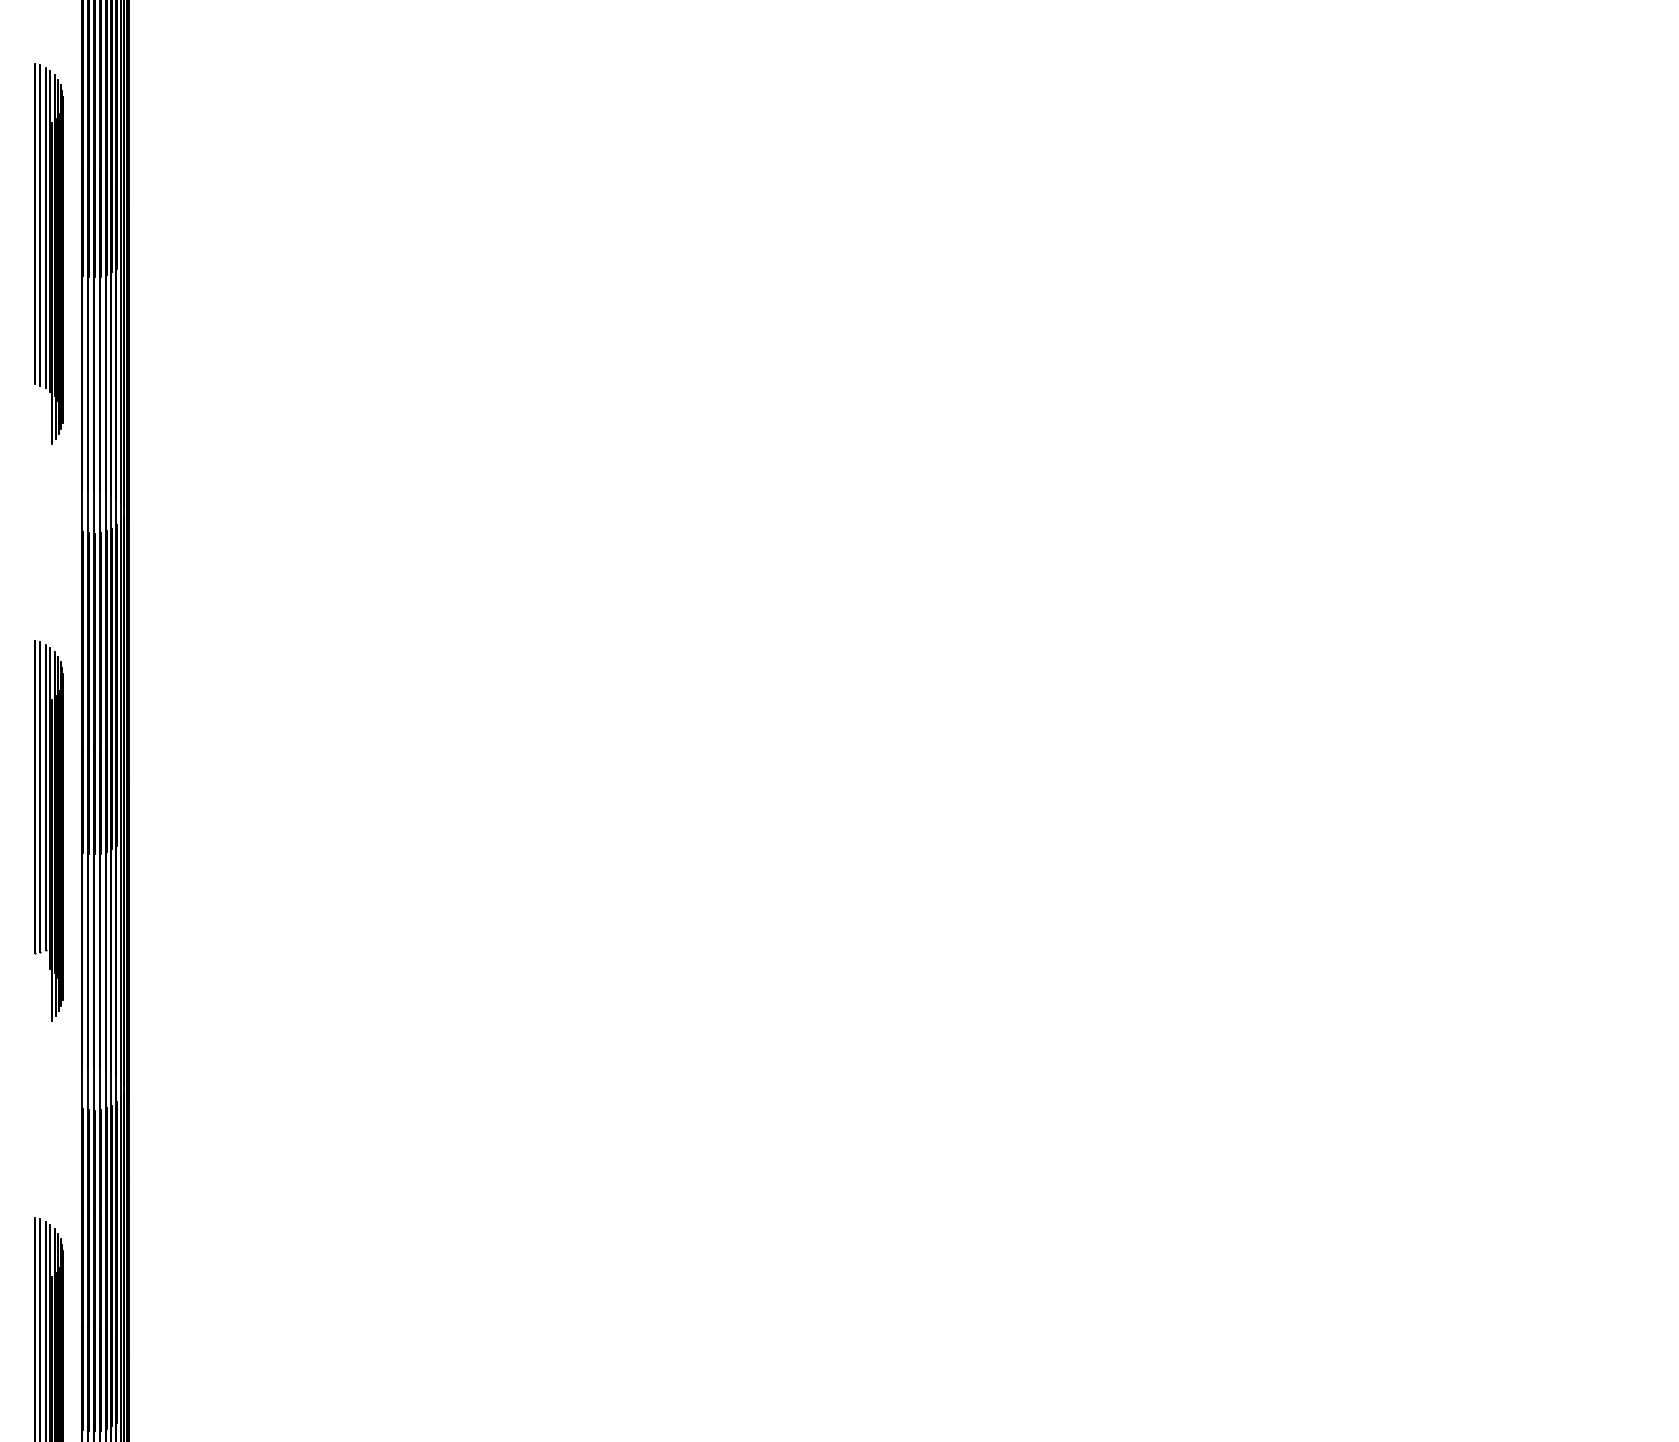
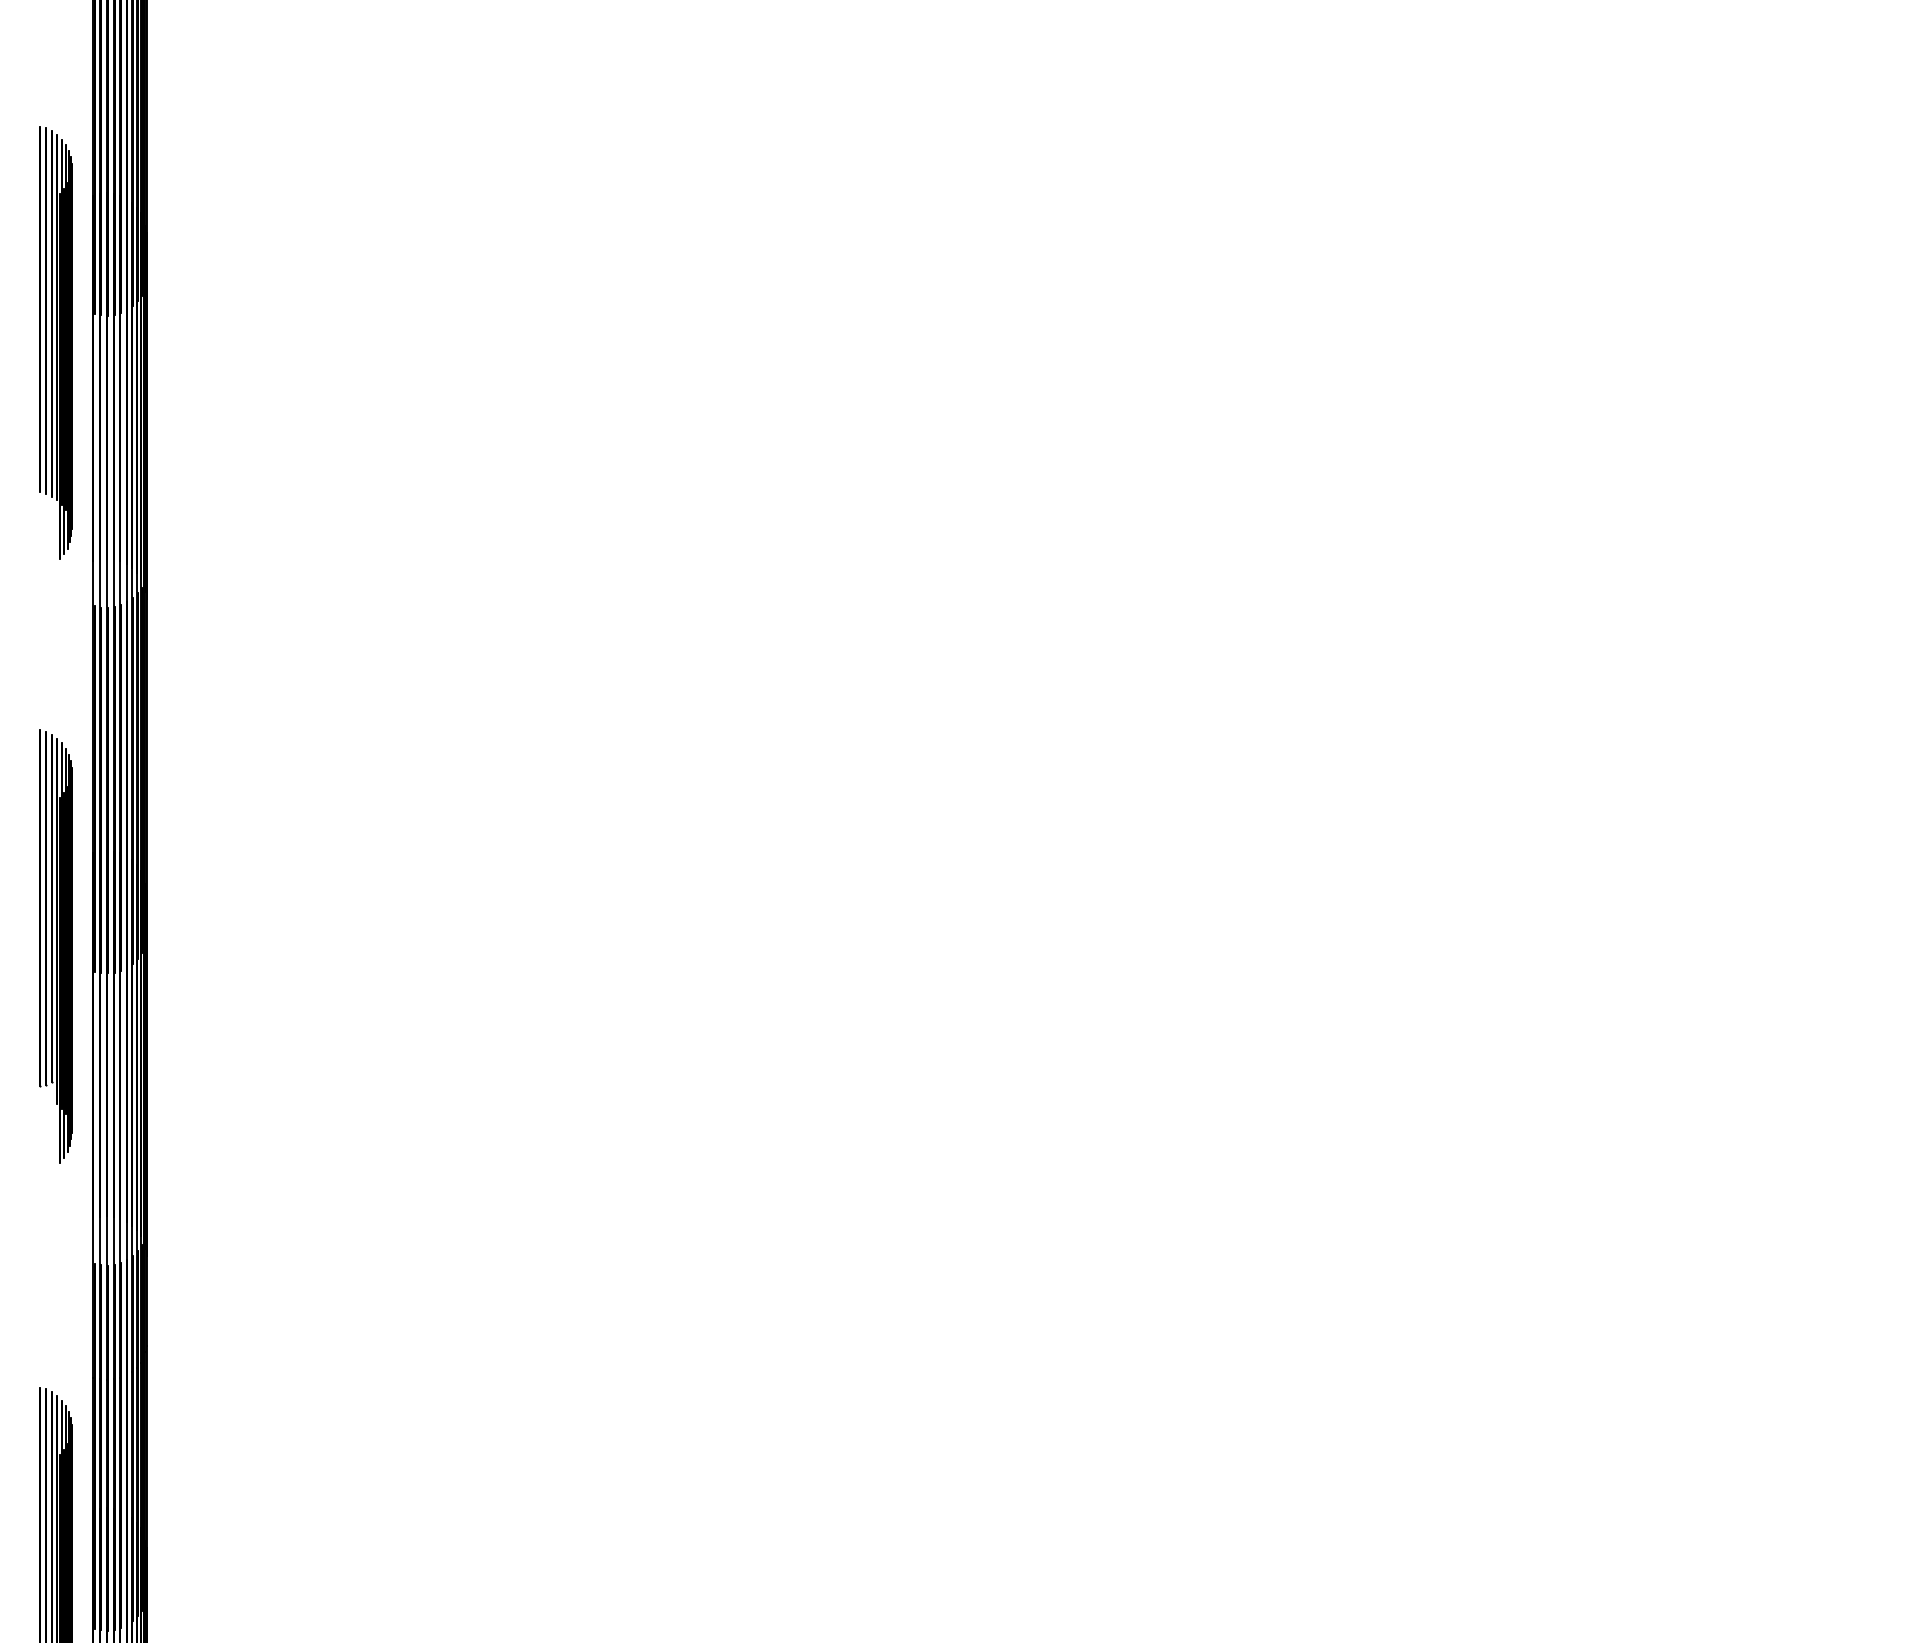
part: (48, 253) -> (55, 342), moved

